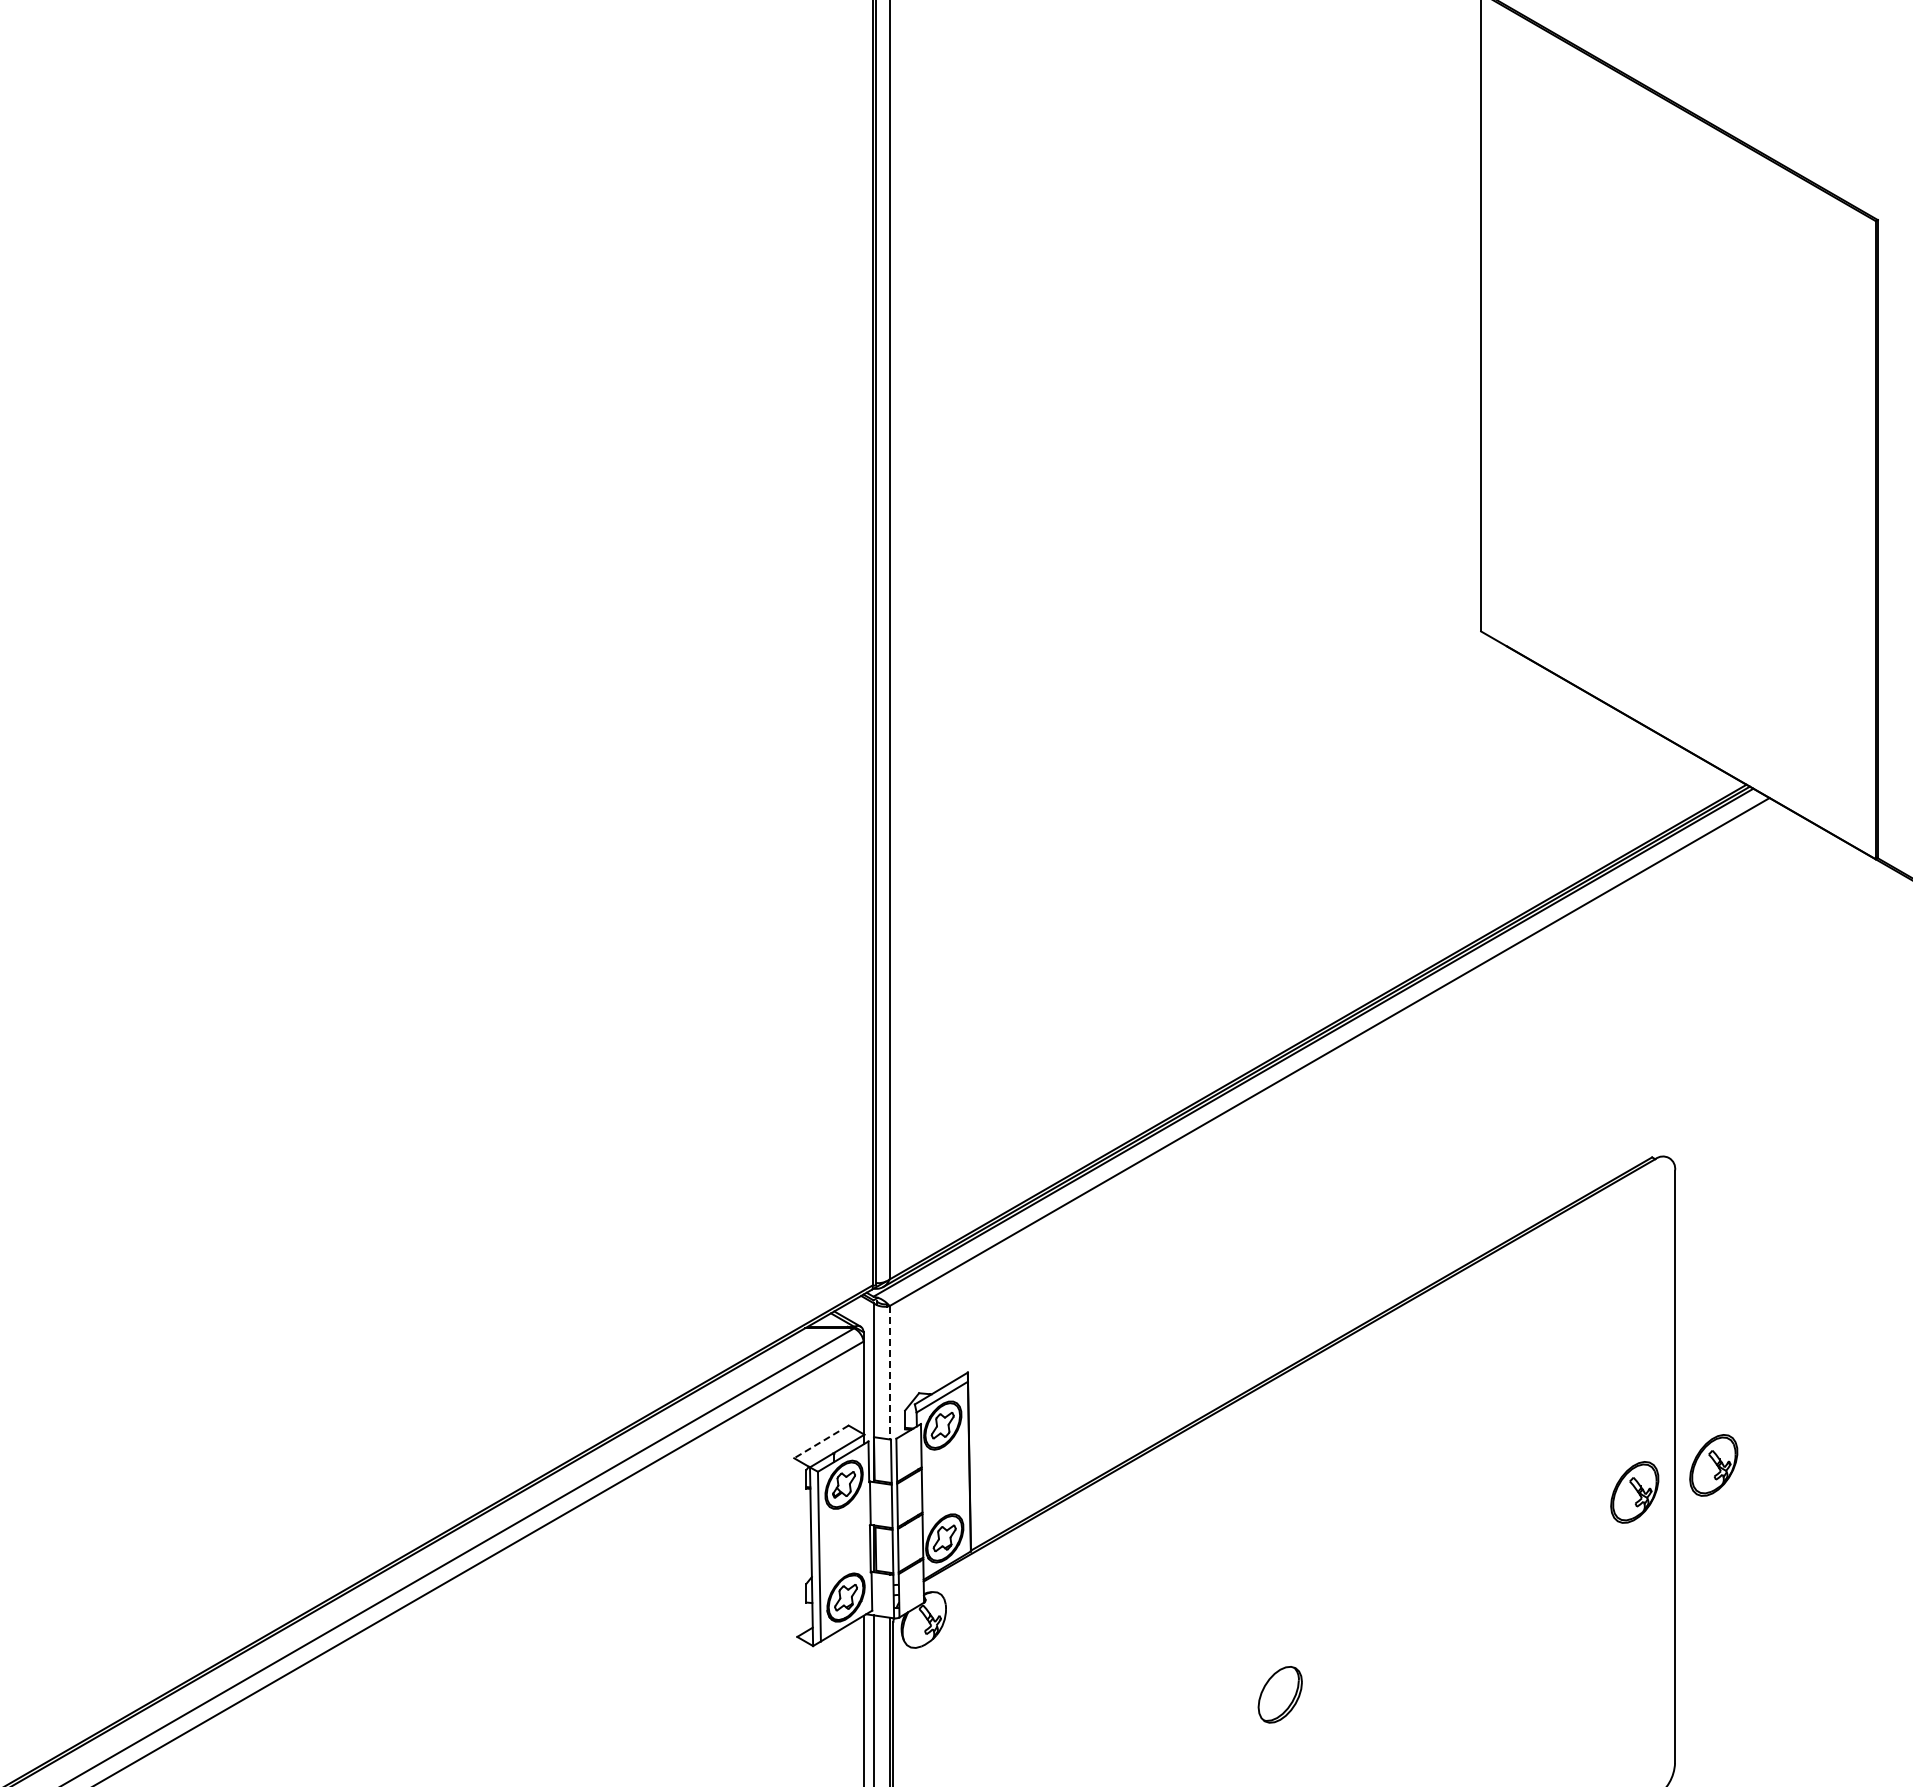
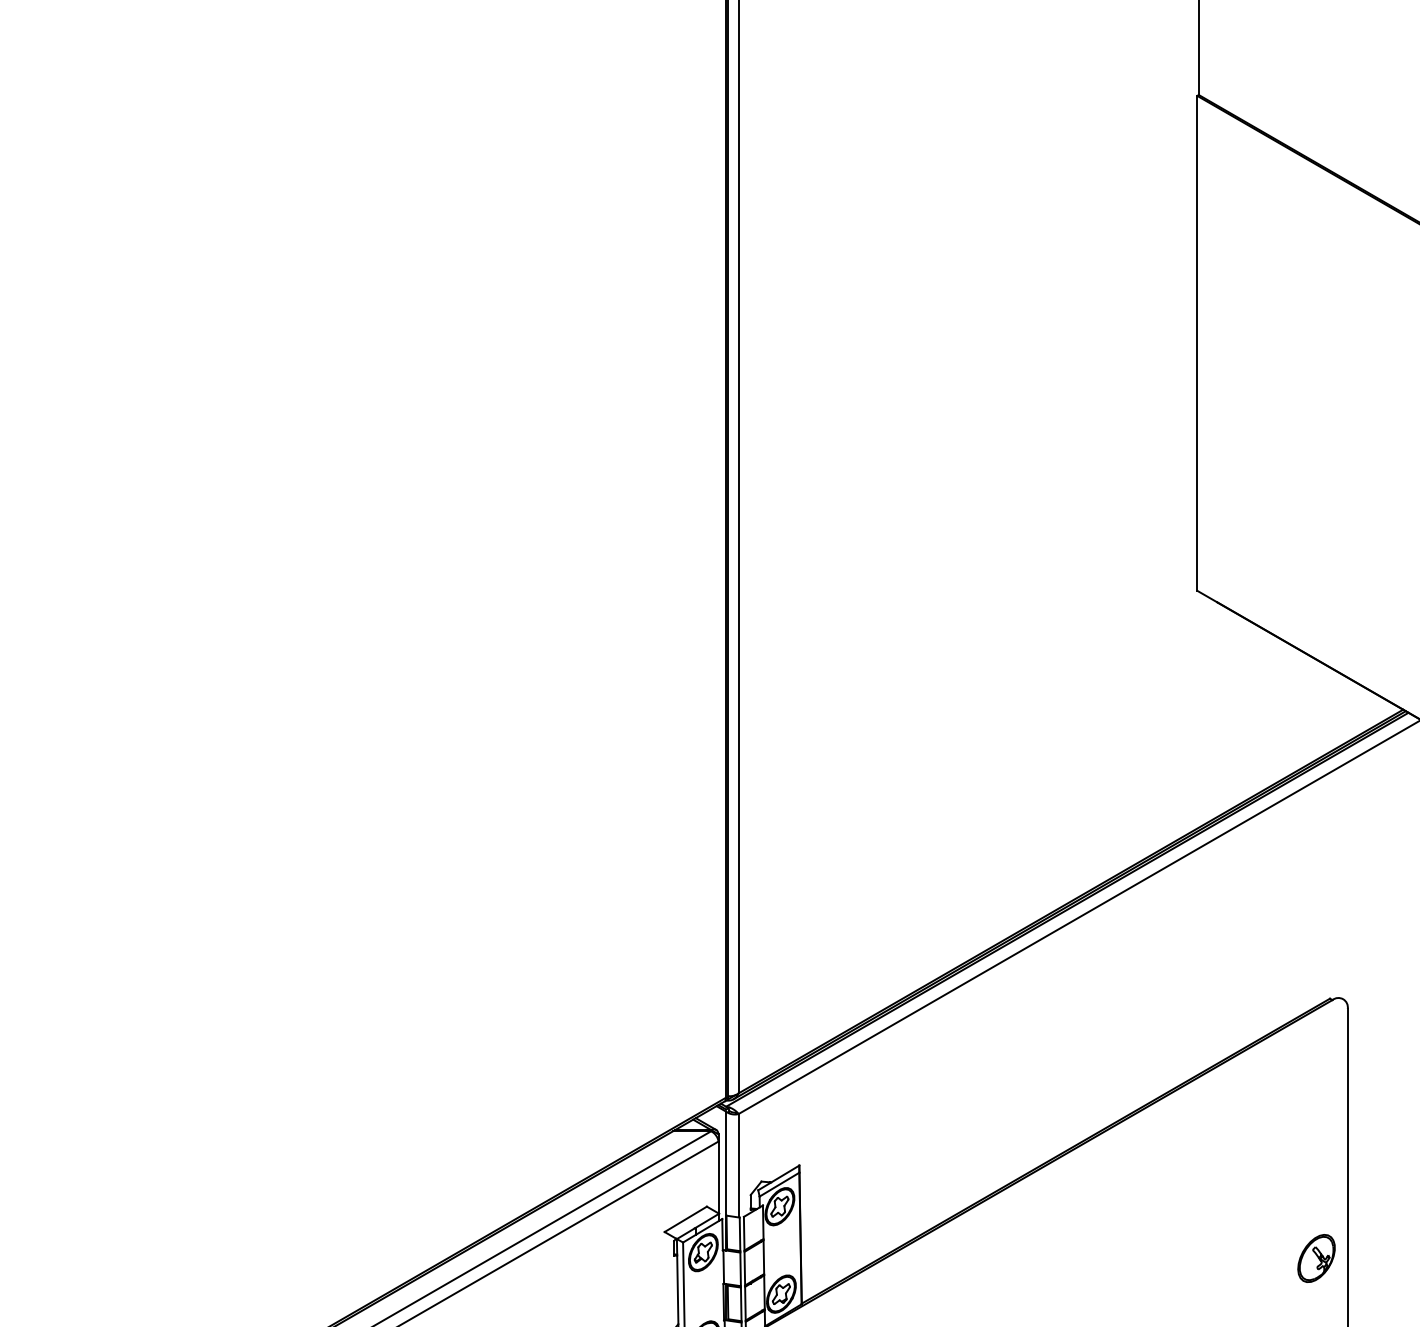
line: (889, 1372) -> (738, 1165), dashed -> solid
line: (821, 1441) -> (685, 1219), dashed -> solid
part: (1713, 1465) -> (1377, 1237), removed

